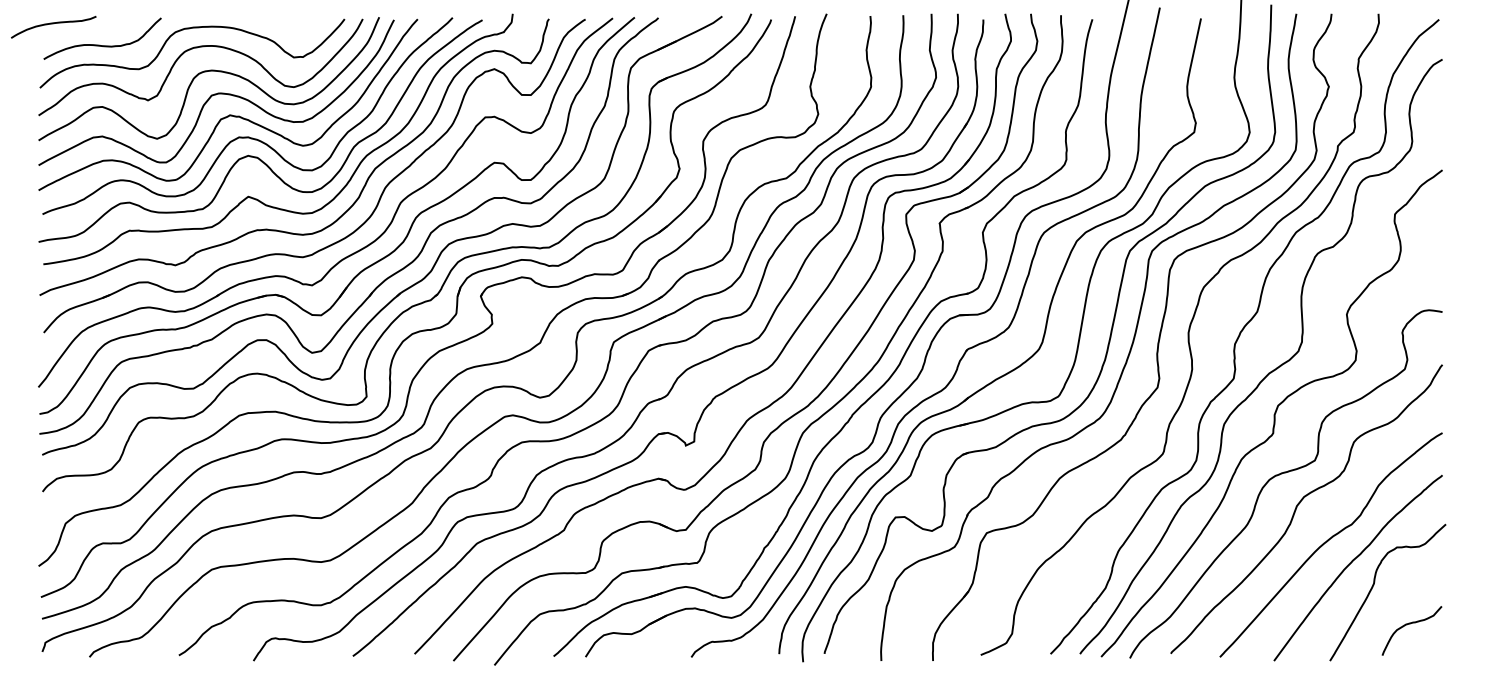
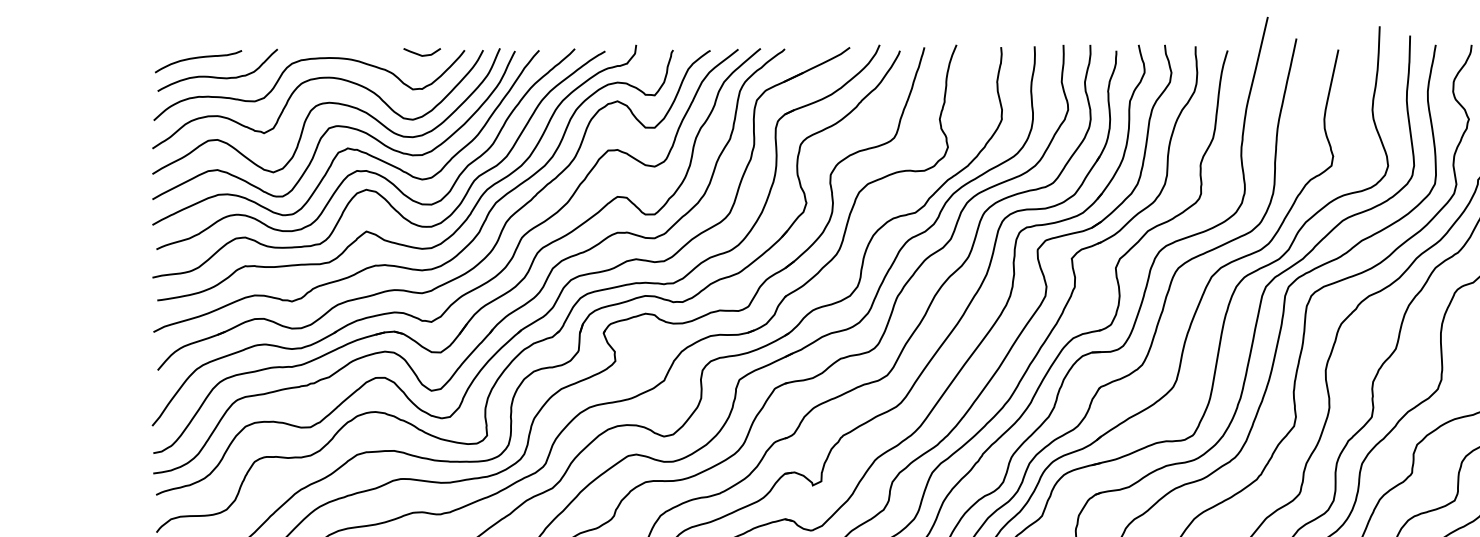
curve: (300, 22) -> (419, 53), added
curve: (53, 24) -> (198, 58), moved

